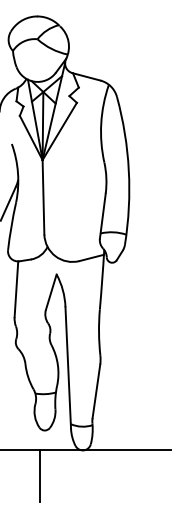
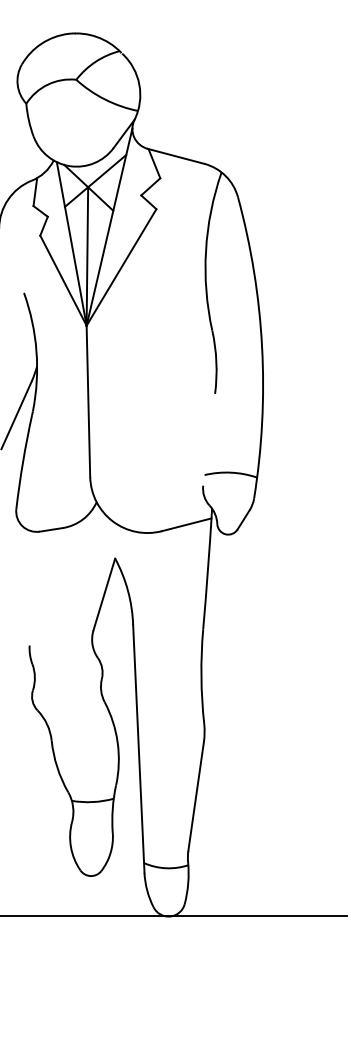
line: (102, 215) -> (208, 438), removed
line: (16, 289) -> (33, 589), removed
line: (40, 476) -> (82, 969), removed

